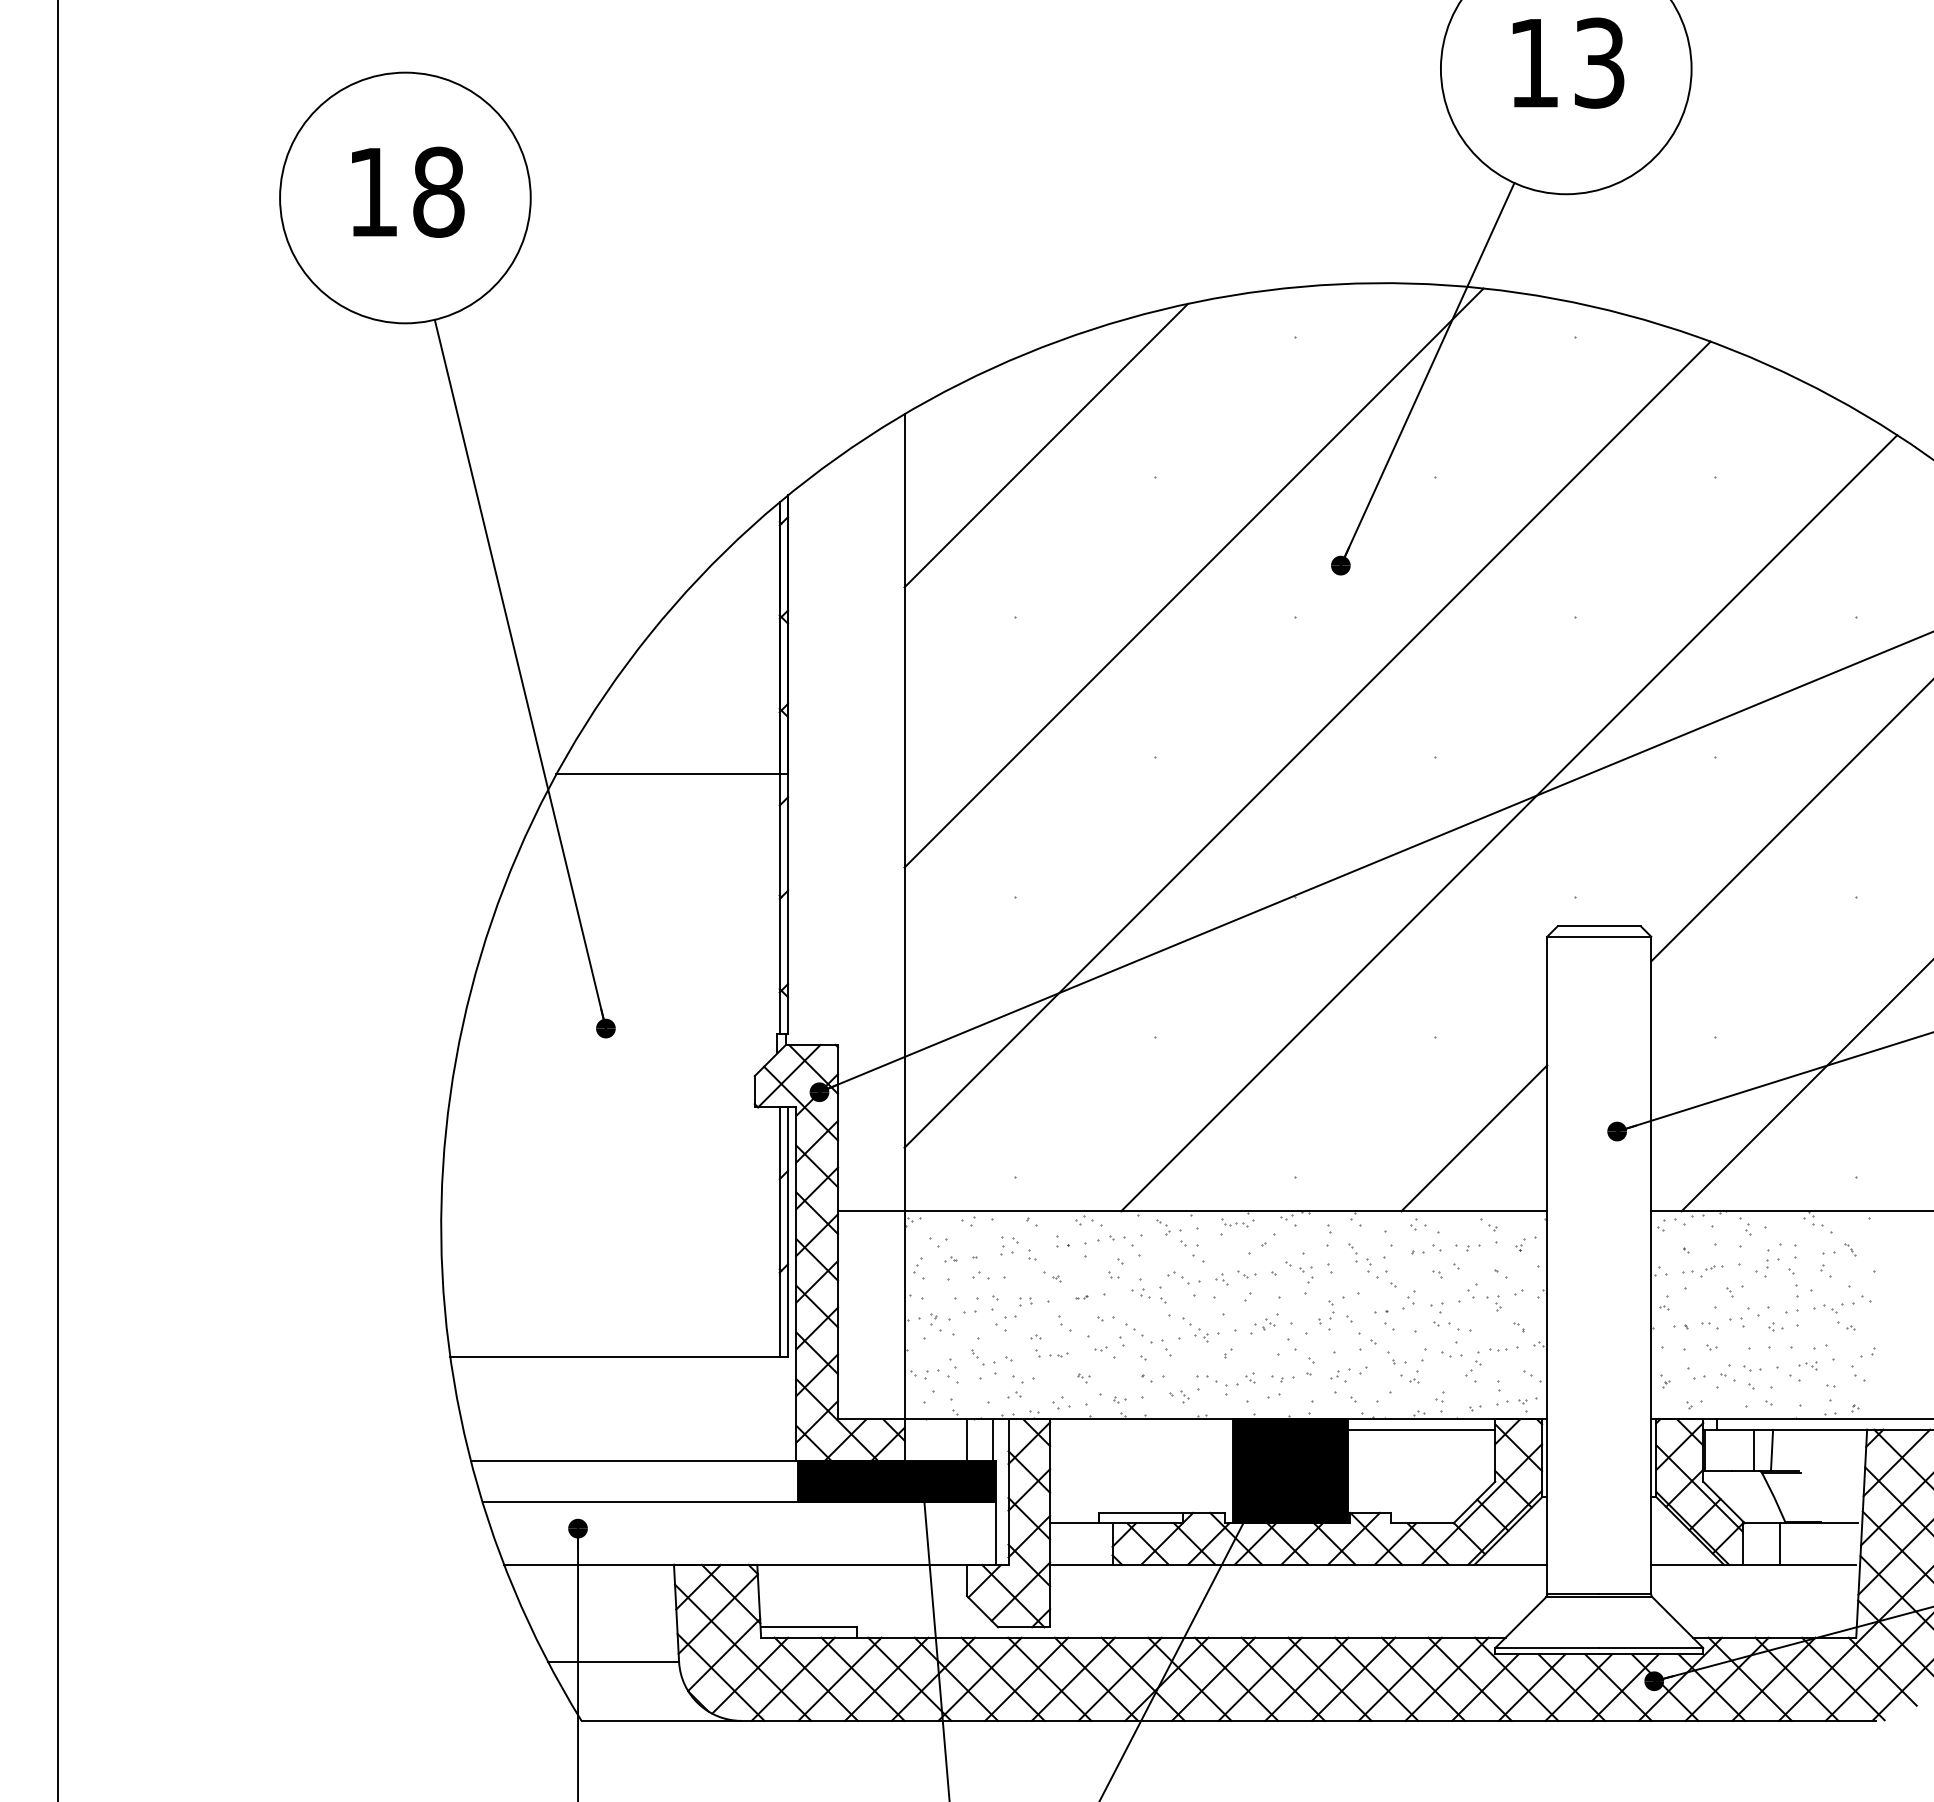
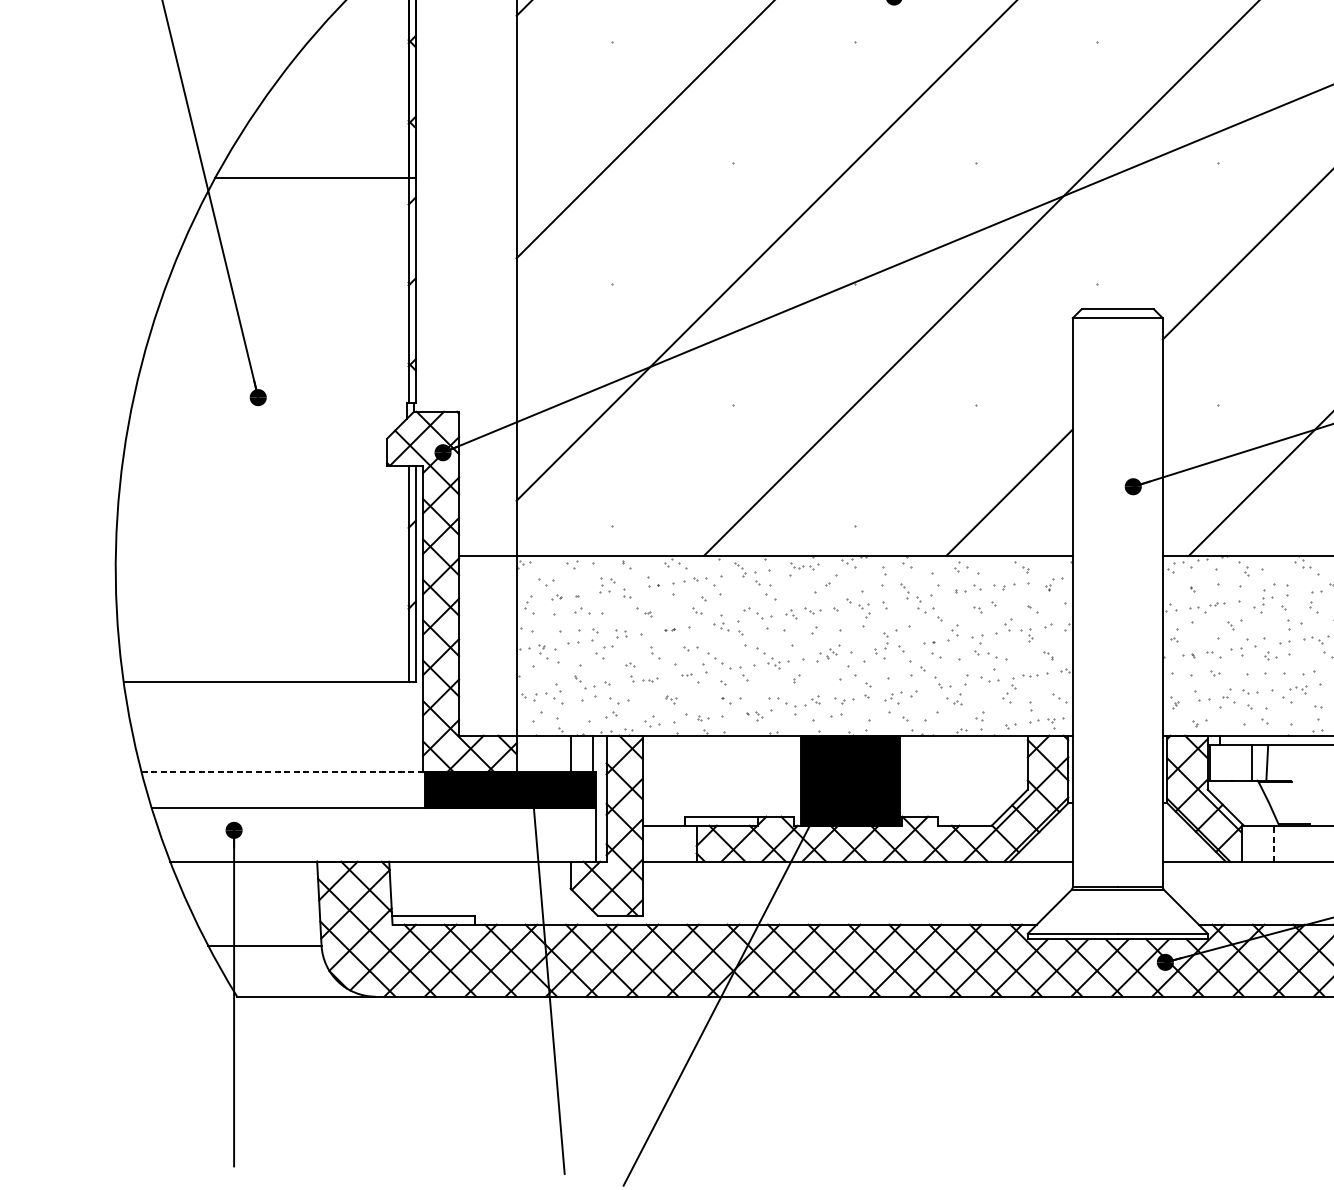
line: (1421, 1429) -> (963, 744), removed
line: (633, 1460) -> (282, 771), solid -> dashed
line: (1779, 1544) -> (1273, 844), solid -> dashed

